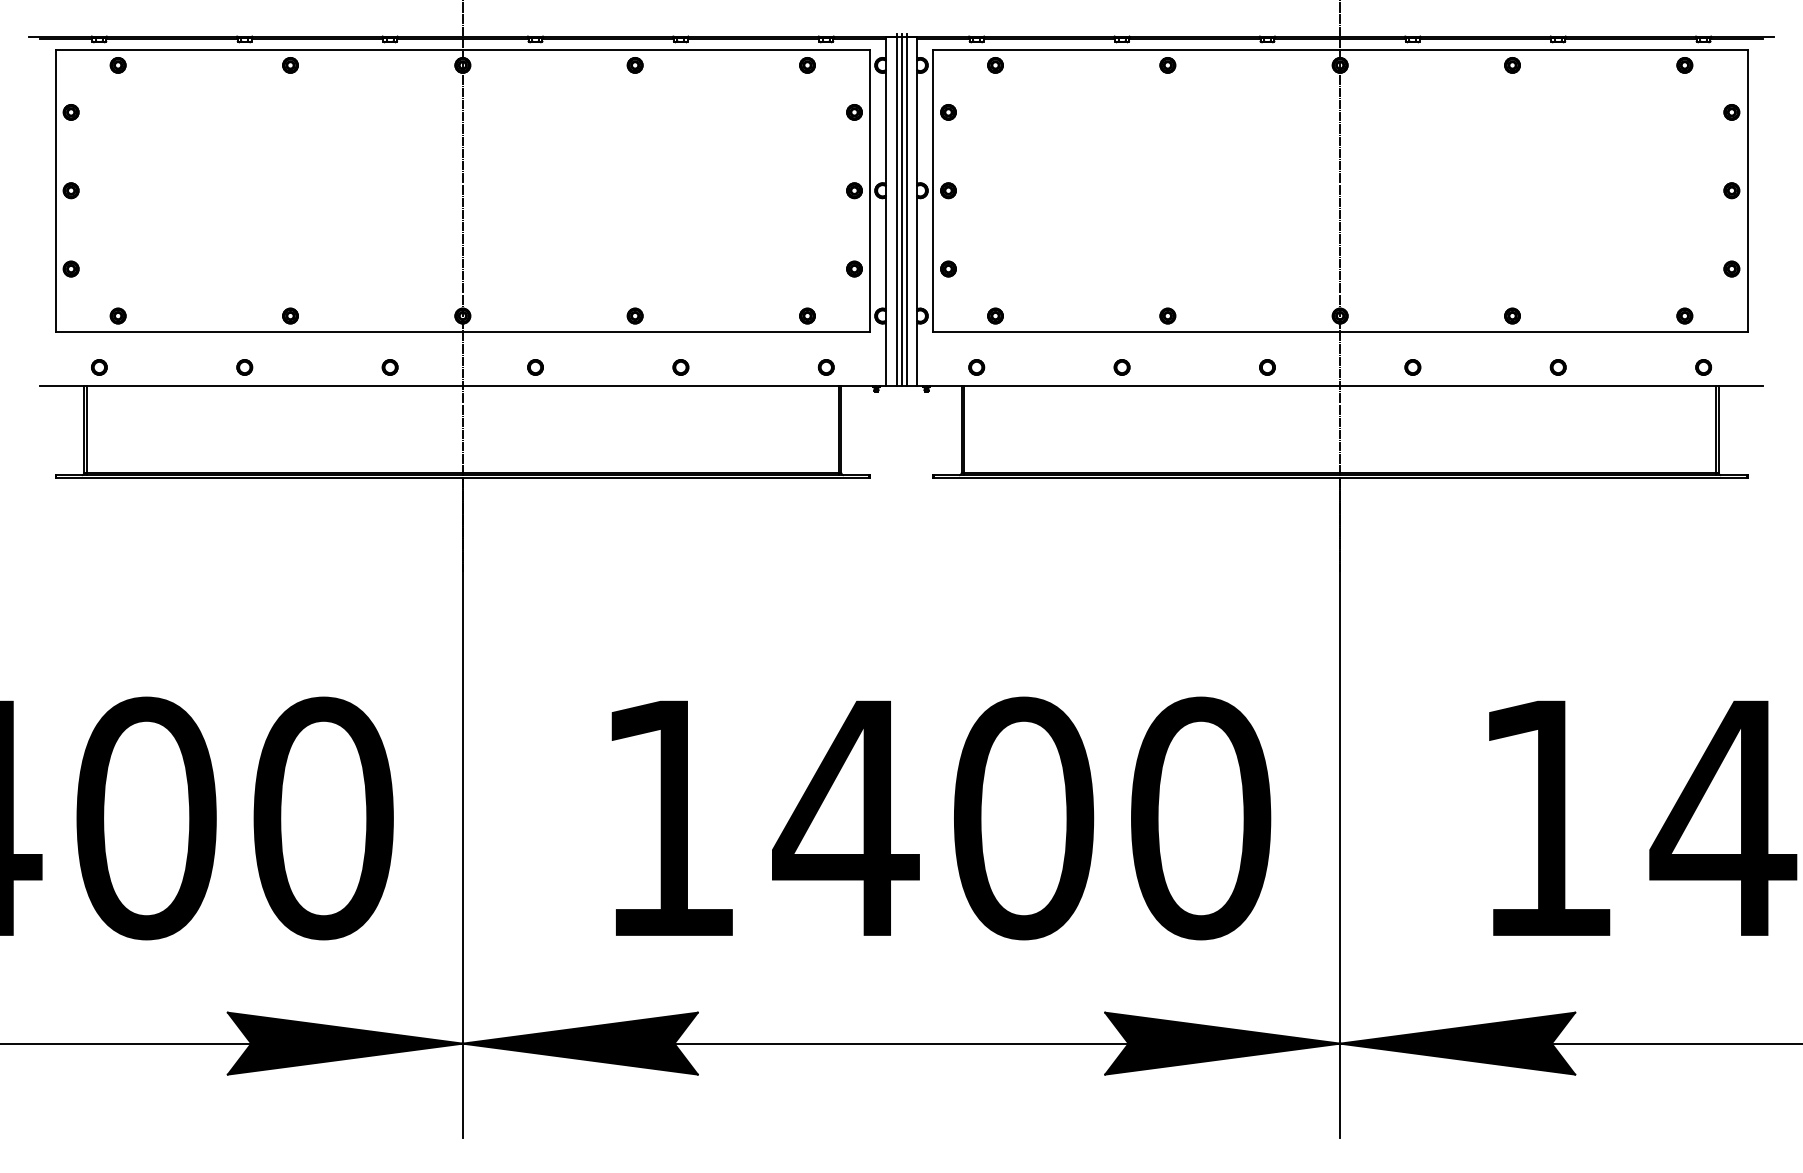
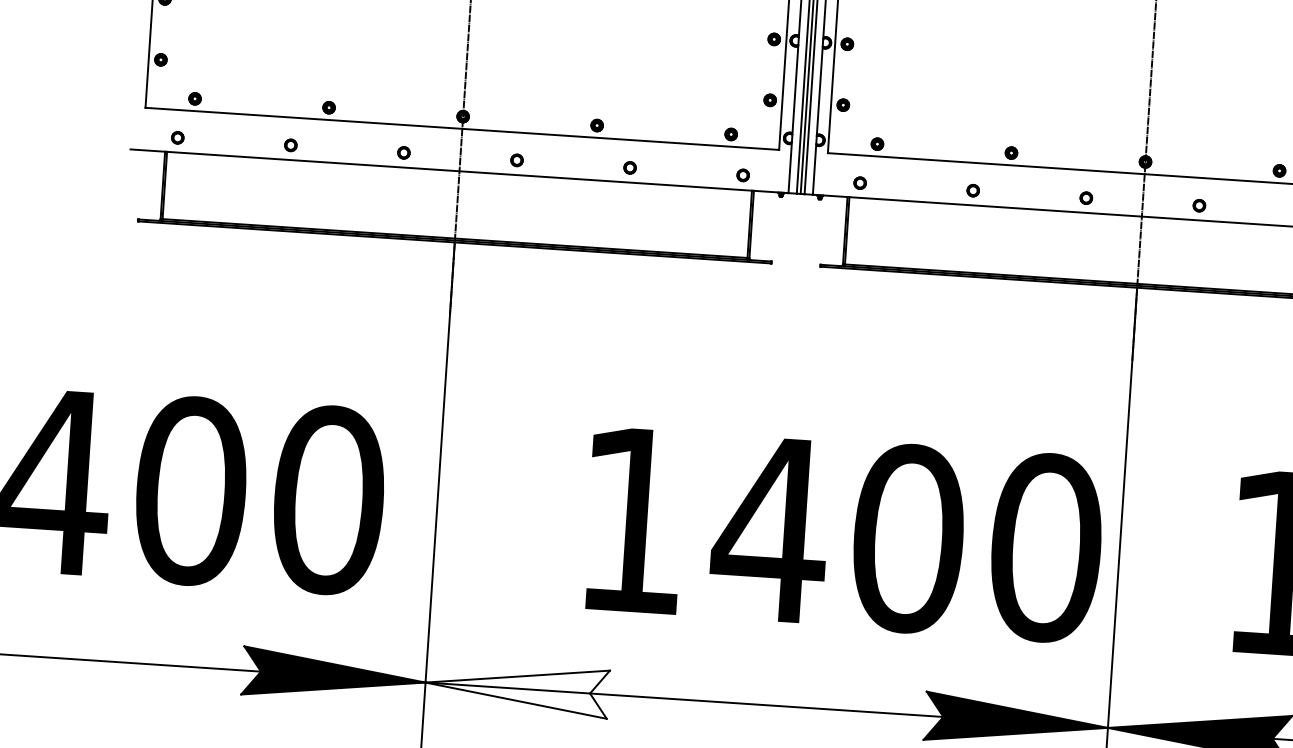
text: (941, 818) -> (844, 534), moved
fill: (579, 1043) -> (516, 688), removed

